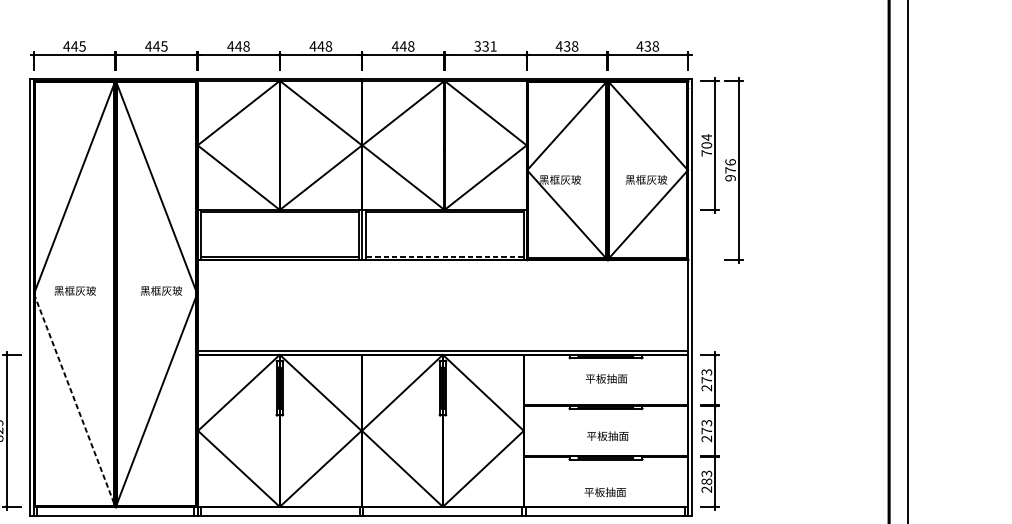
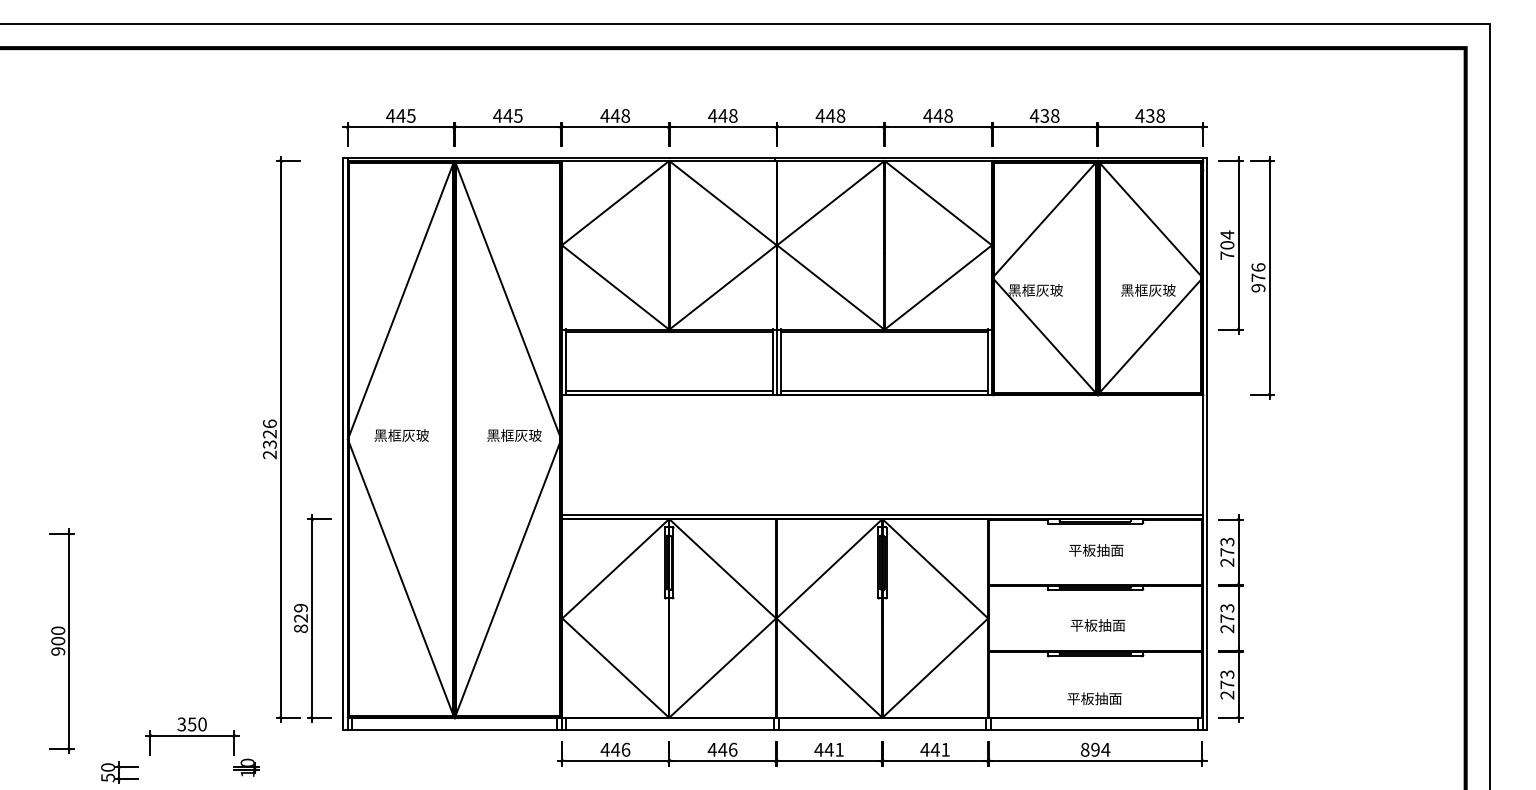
text: (485, 46) -> (937, 115), 331 -> 448
line: (444, 256) -> (884, 390), dashed -> solid
line: (75, 400) -> (401, 578), dashed -> solid
text: (706, 481) -> (1227, 684), 283 -> 273

